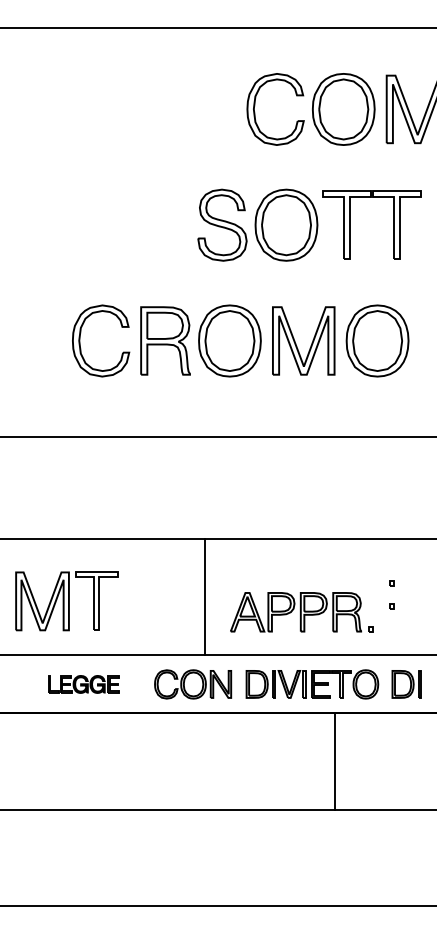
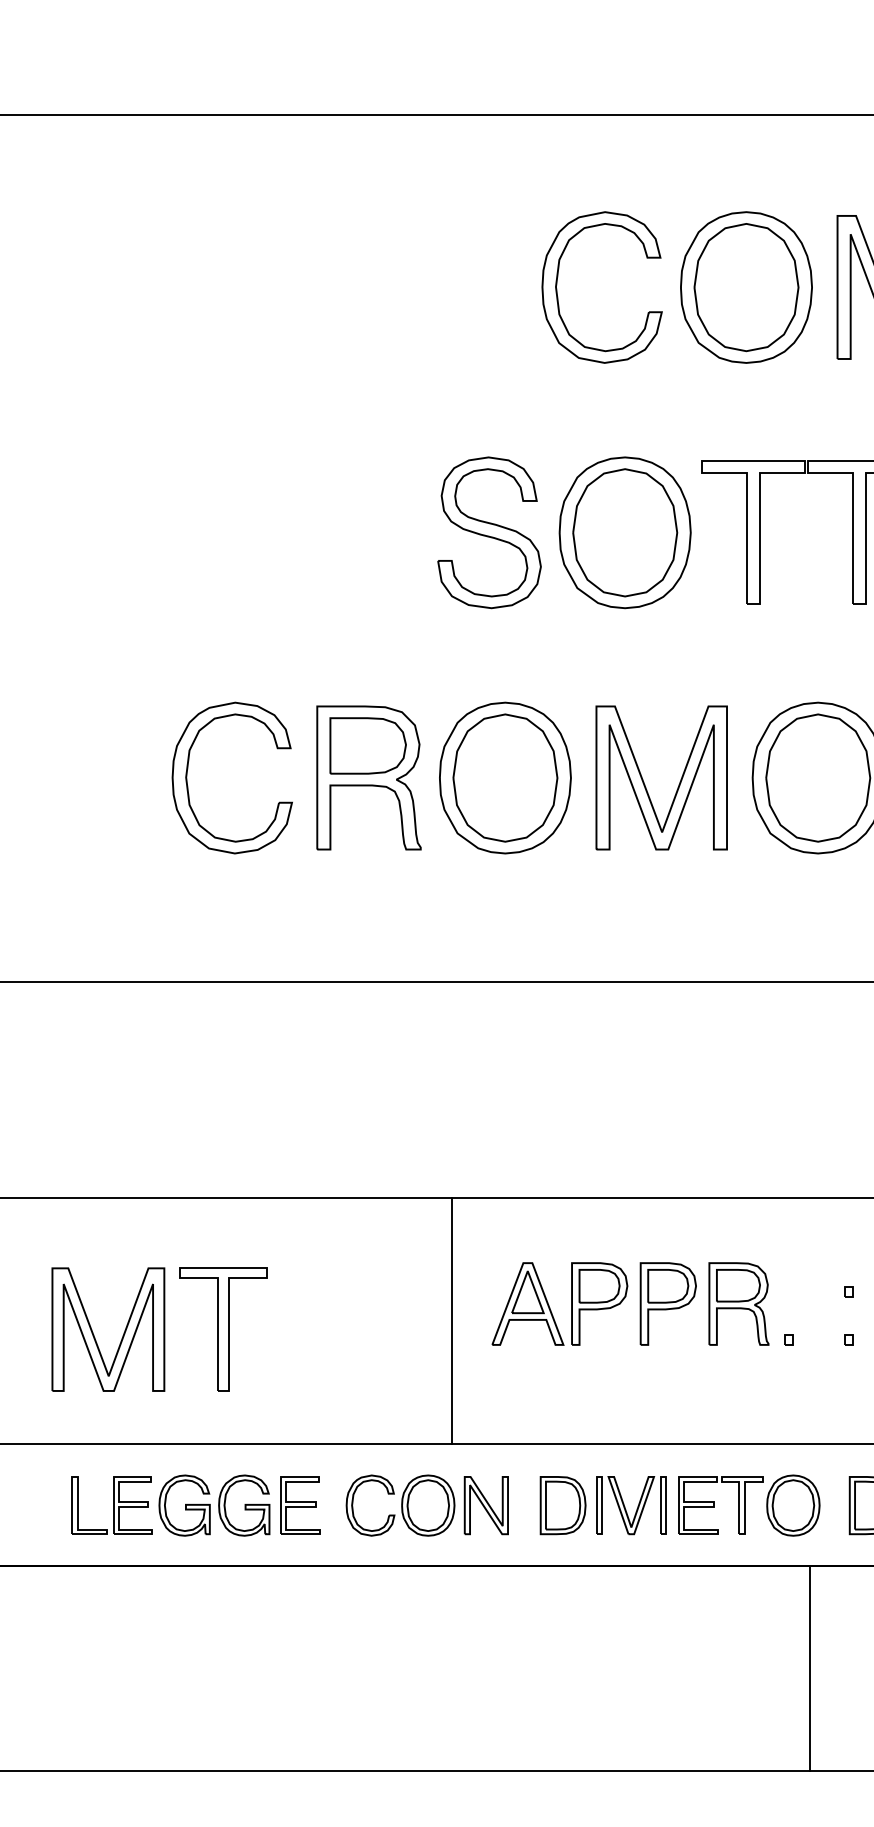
part: (301, 612) -> (642, 1304), moved
part: (83, 684) -> (195, 1505), size x1.67
line: (334, 761) -> (809, 1668), moved

